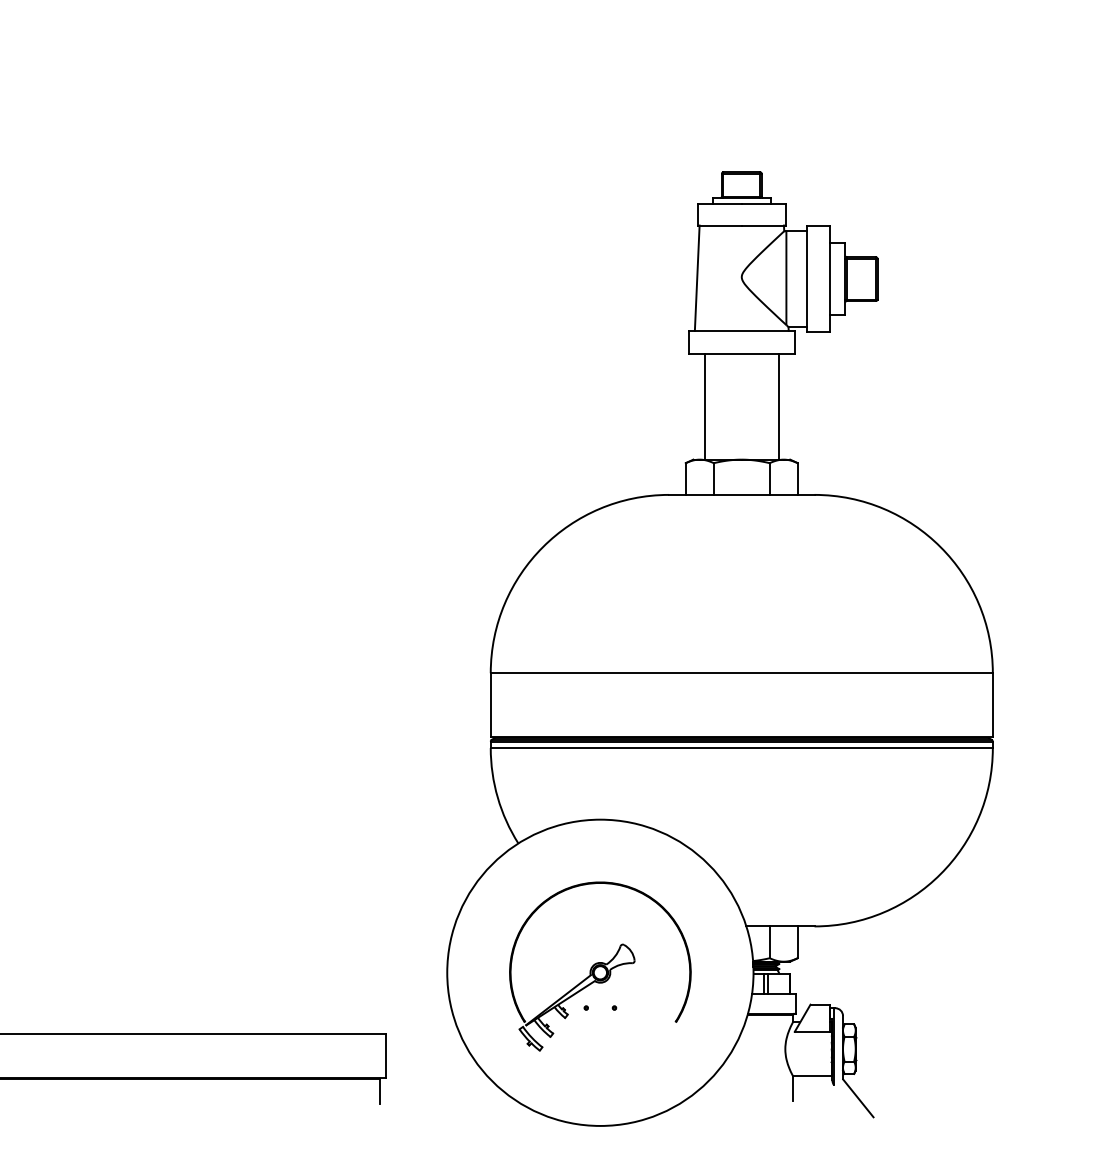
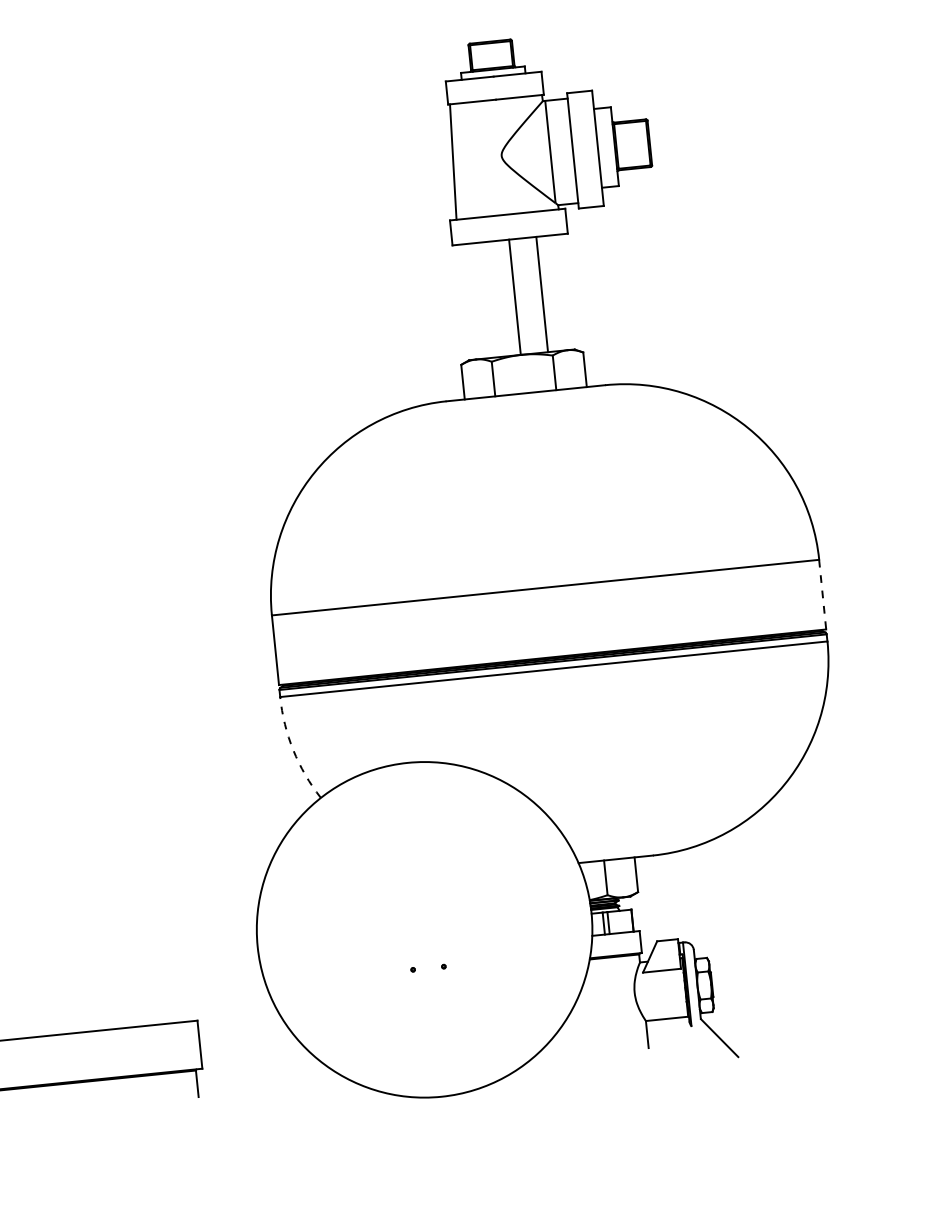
line: (704, 406) -> (541, 294), moved
line: (778, 406) -> (514, 297), moved
line: (992, 705) -> (822, 595), solid -> dashed
arc: (497, 797) -> (293, 750), solid -> dashed
part: (600, 966) -> (424, 922), removed

